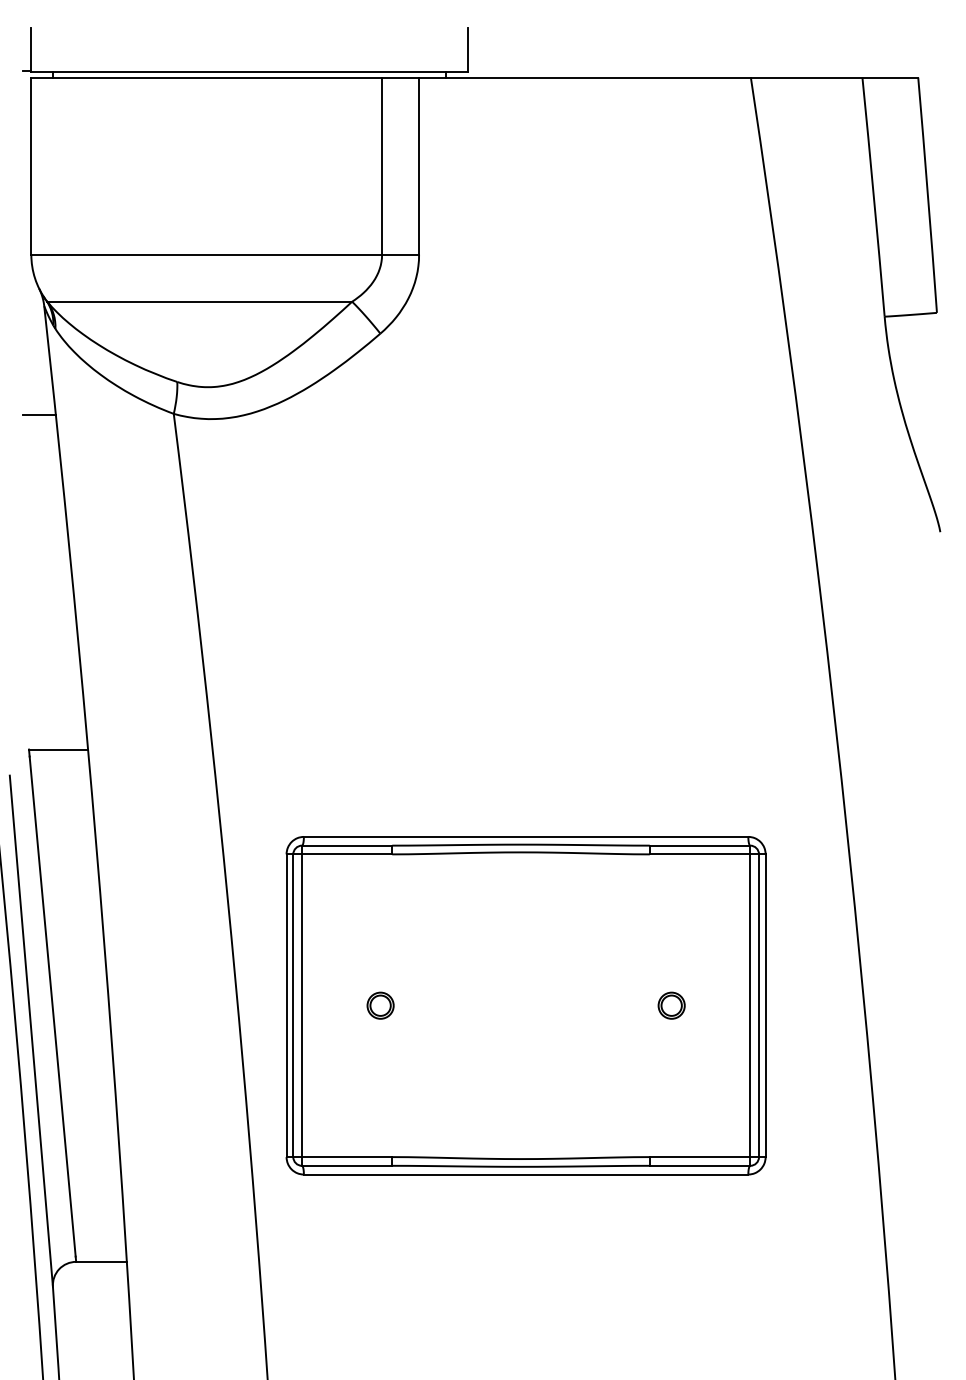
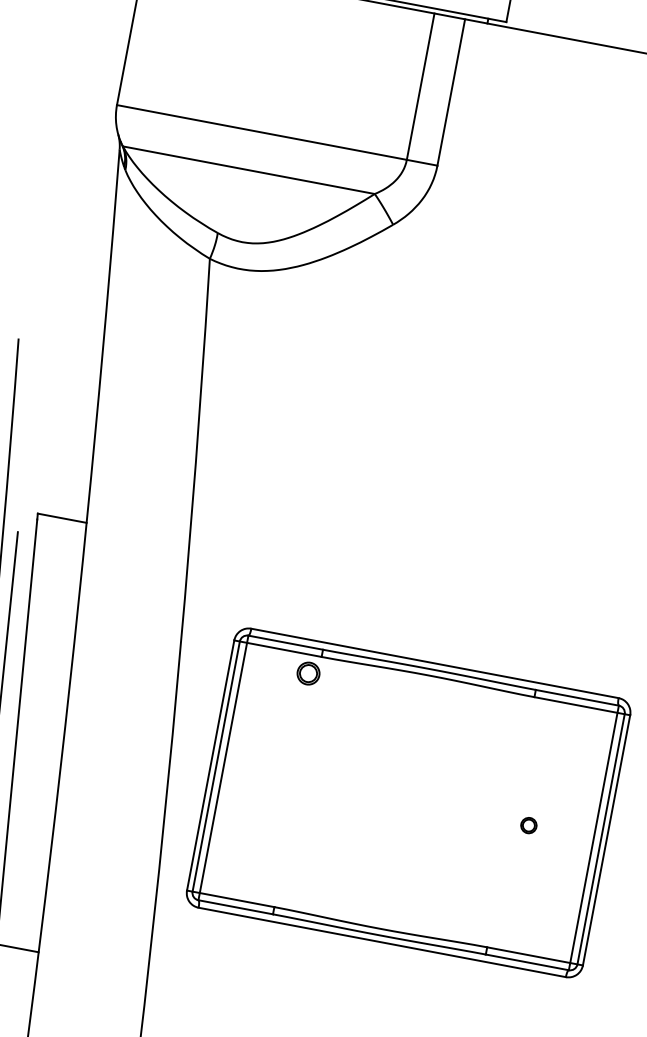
line: (38, 414) -> (97, 238), removed
part: (380, 1005) -> (308, 673), moved
part: (671, 1005) -> (528, 825), size x0.7

